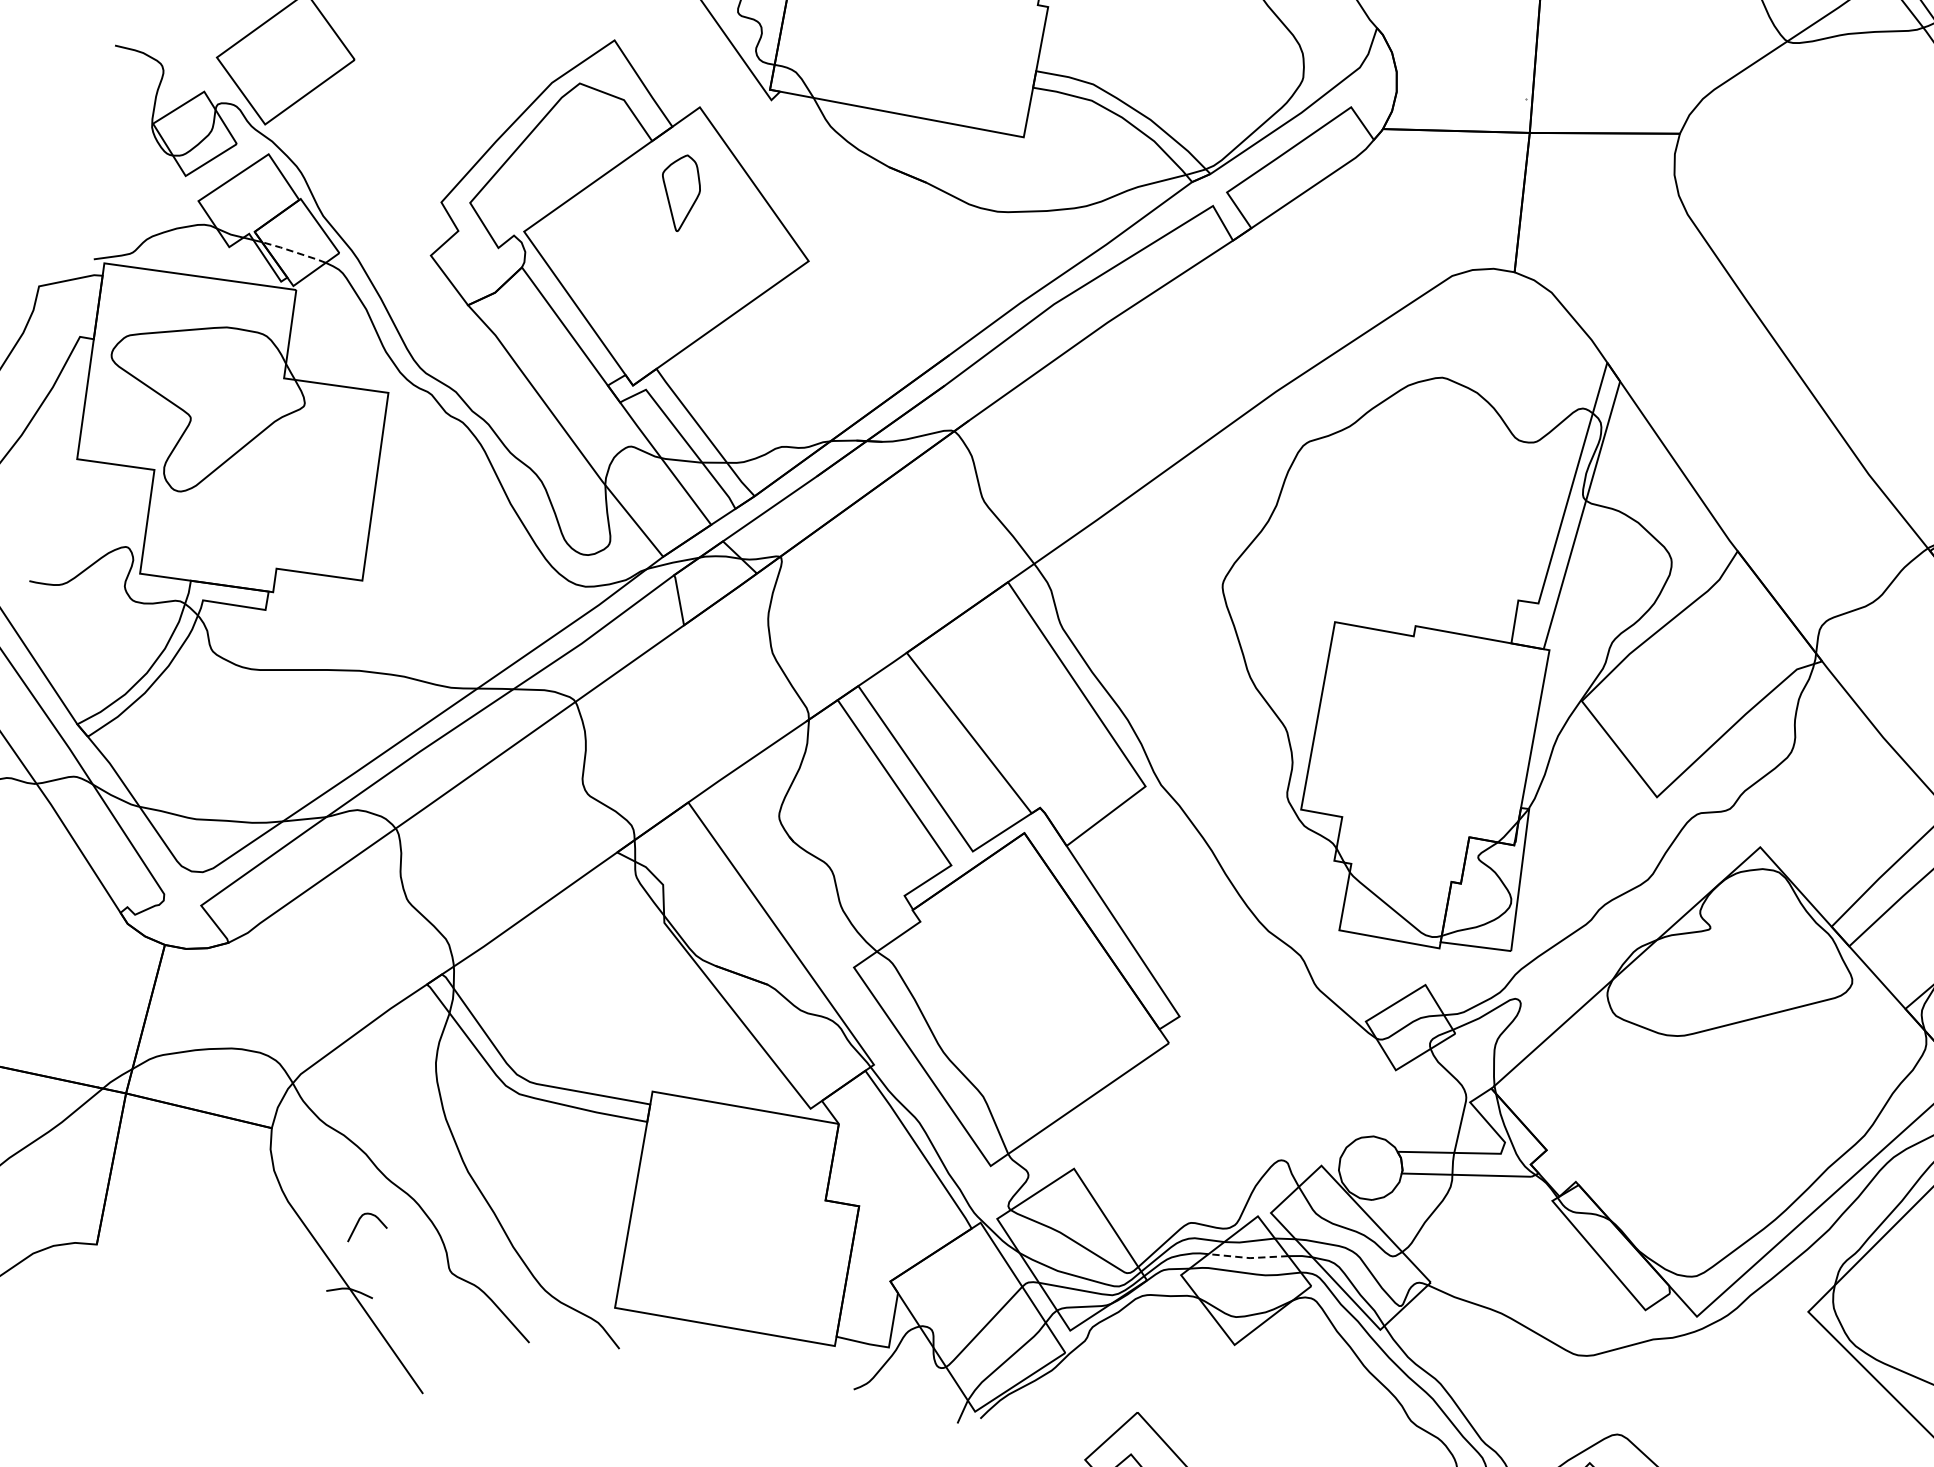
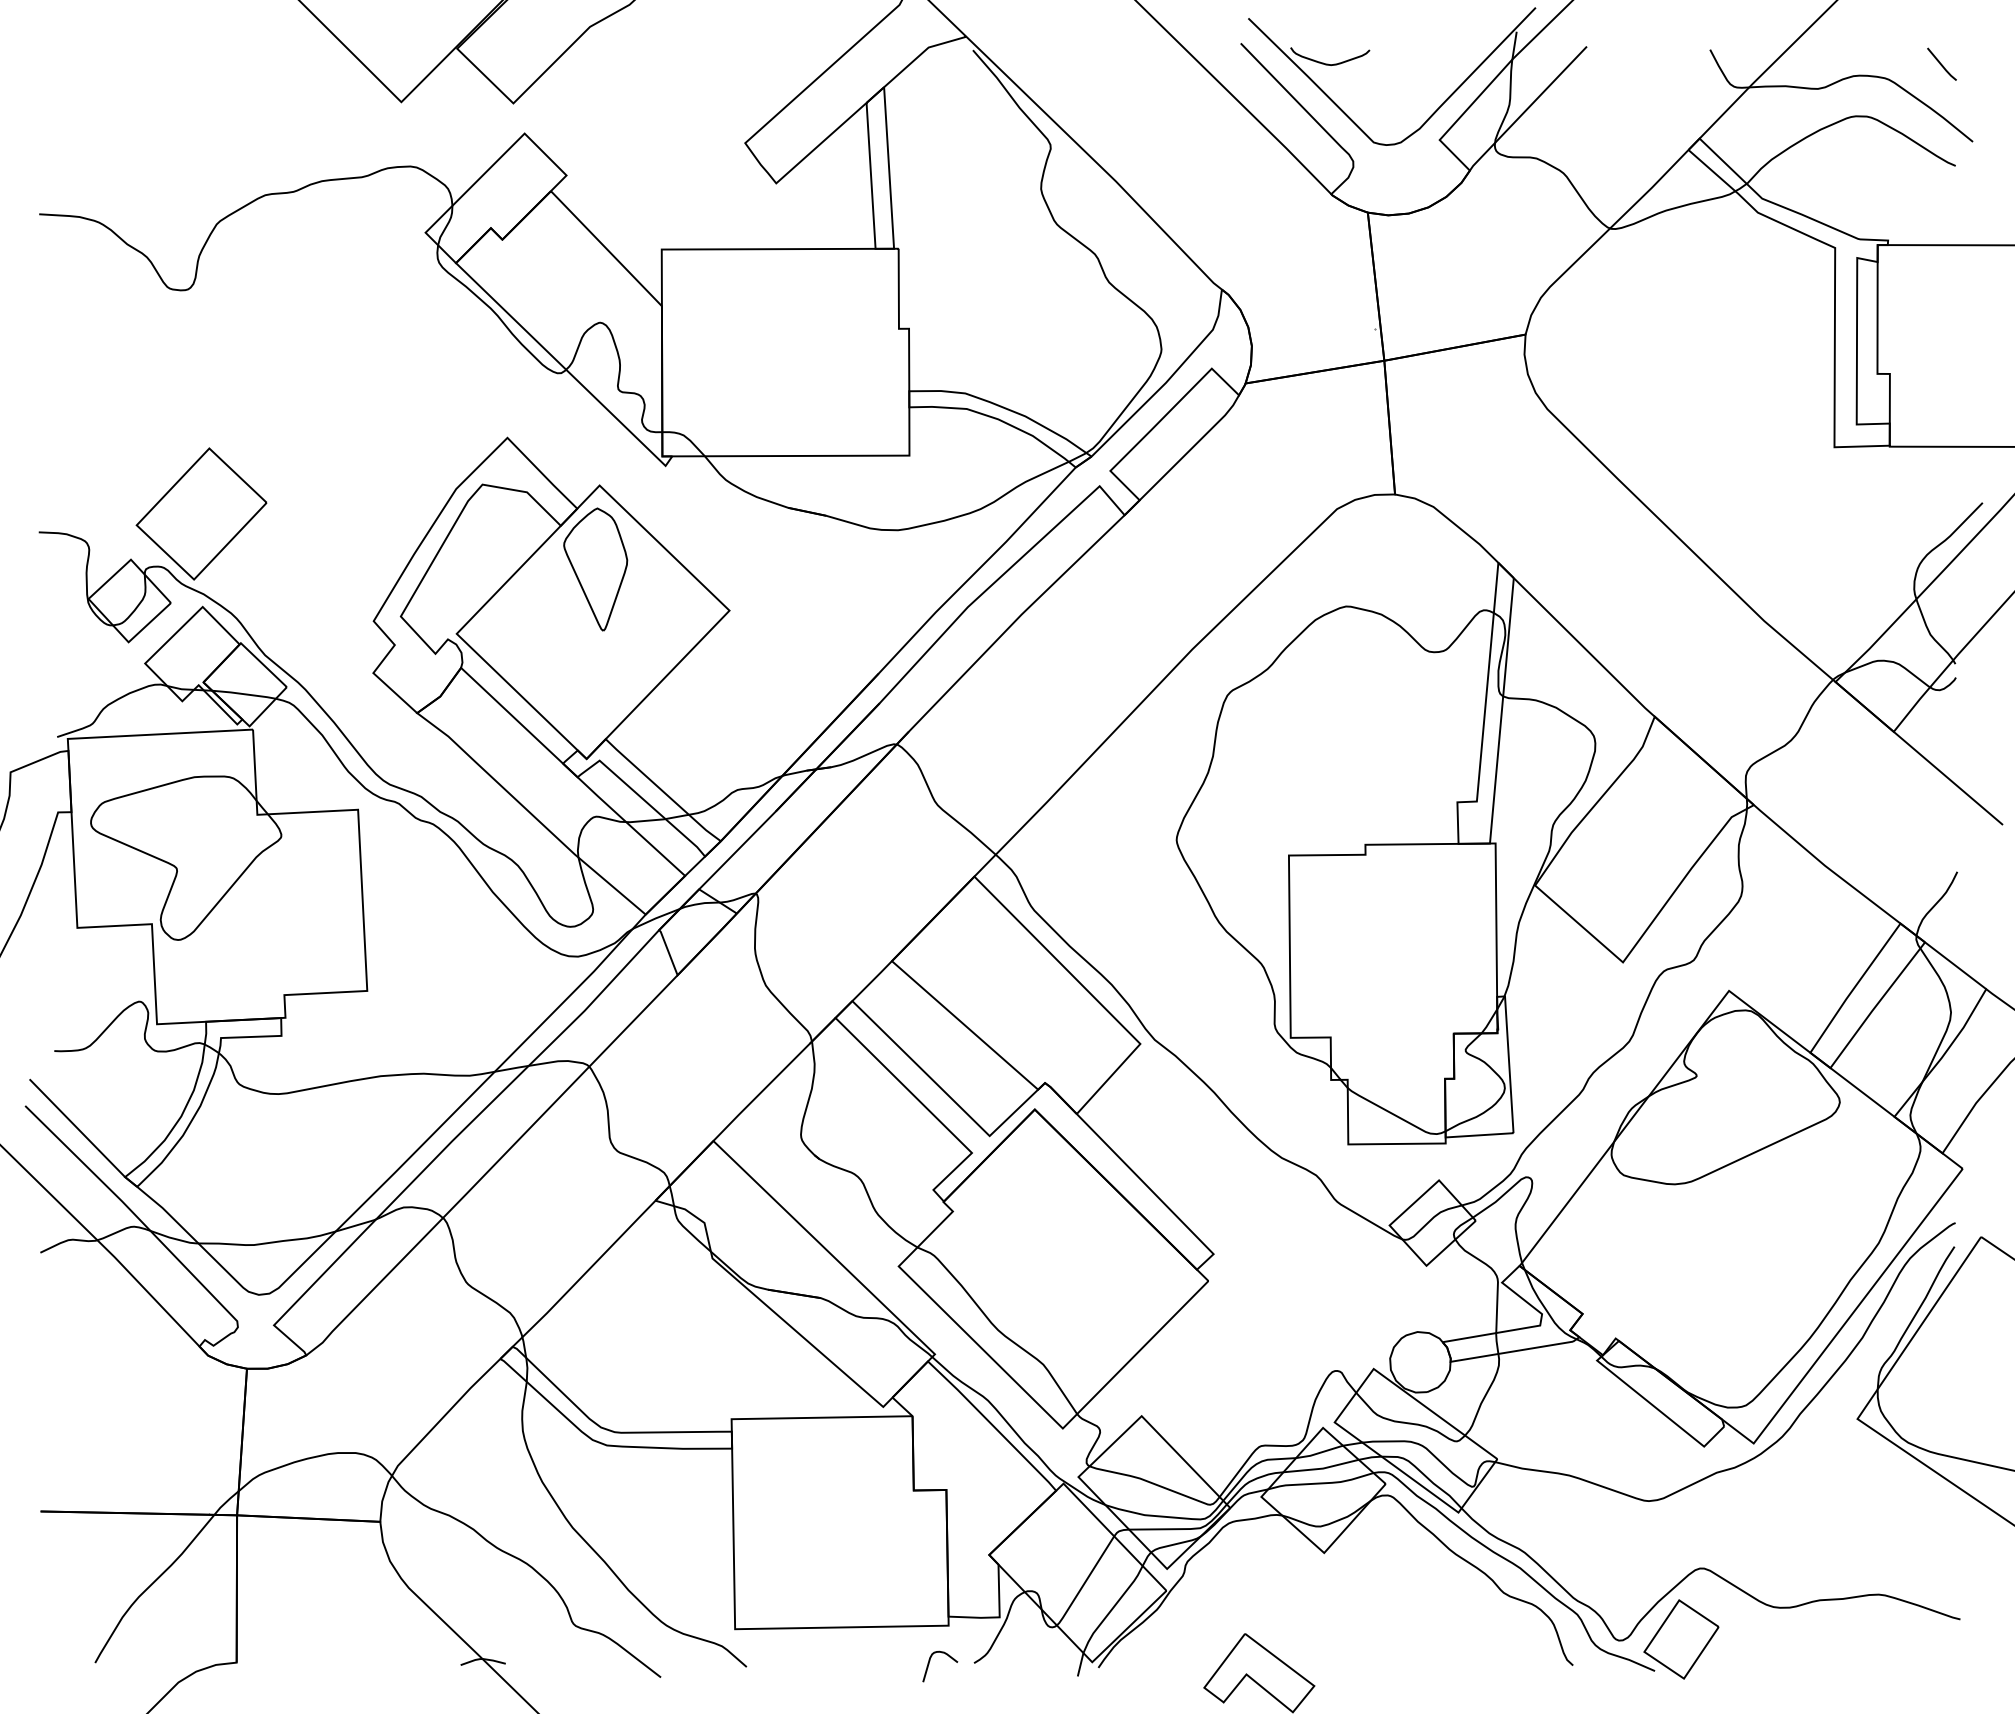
part: (679, 192) -> (595, 569), size x1.67
line: (293, 252) -> (243, 694), dashed -> solid
curve: (359, 1222) -> (930, 1661), moved
line: (1249, 1257) -> (1322, 1468), dashed -> solid

